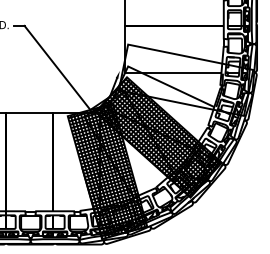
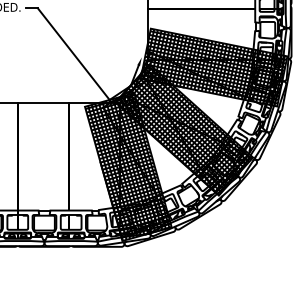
hatch: (185, 80) -> (213, 67), added

